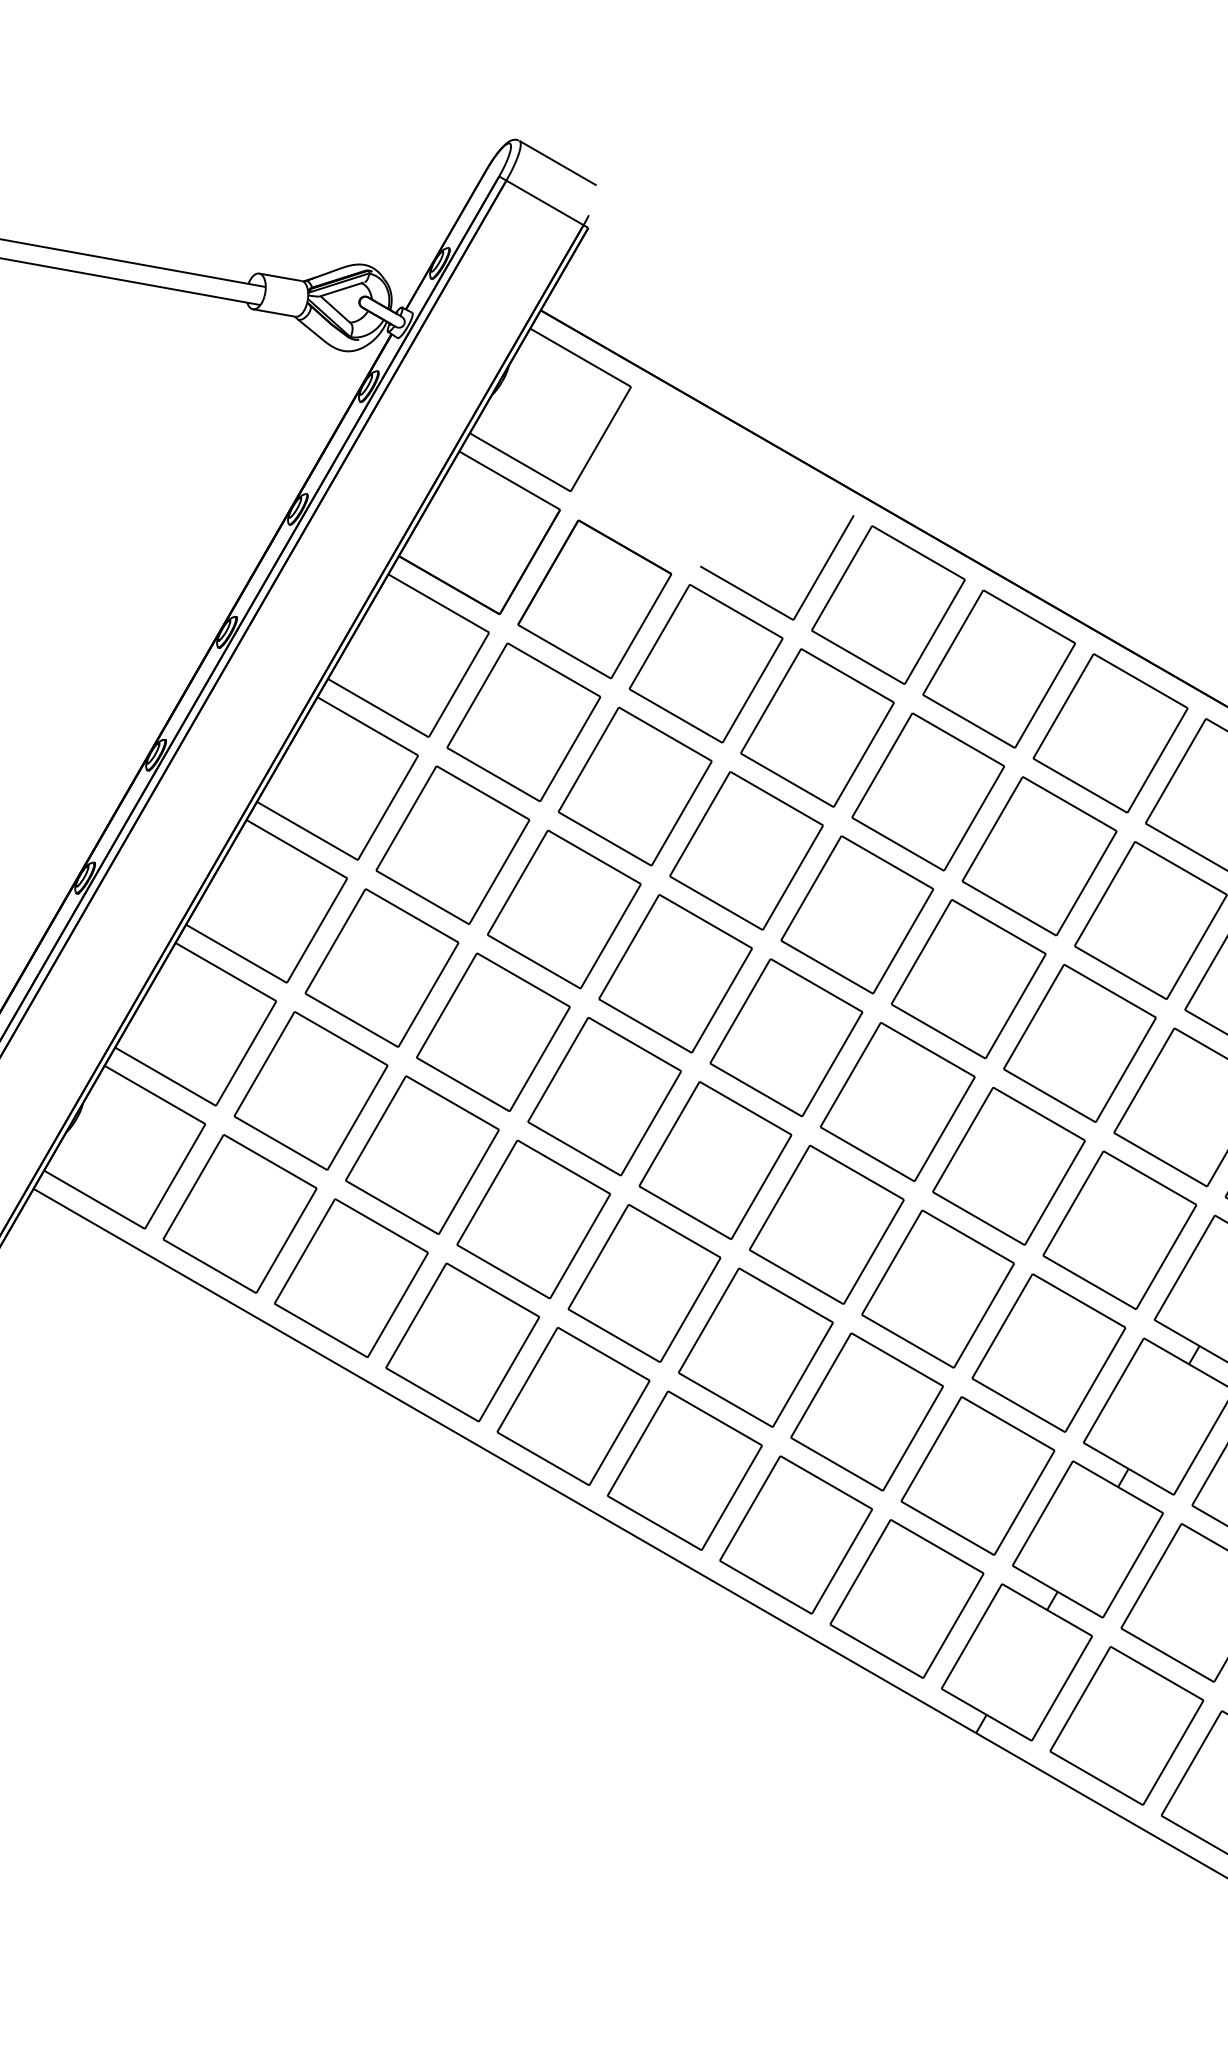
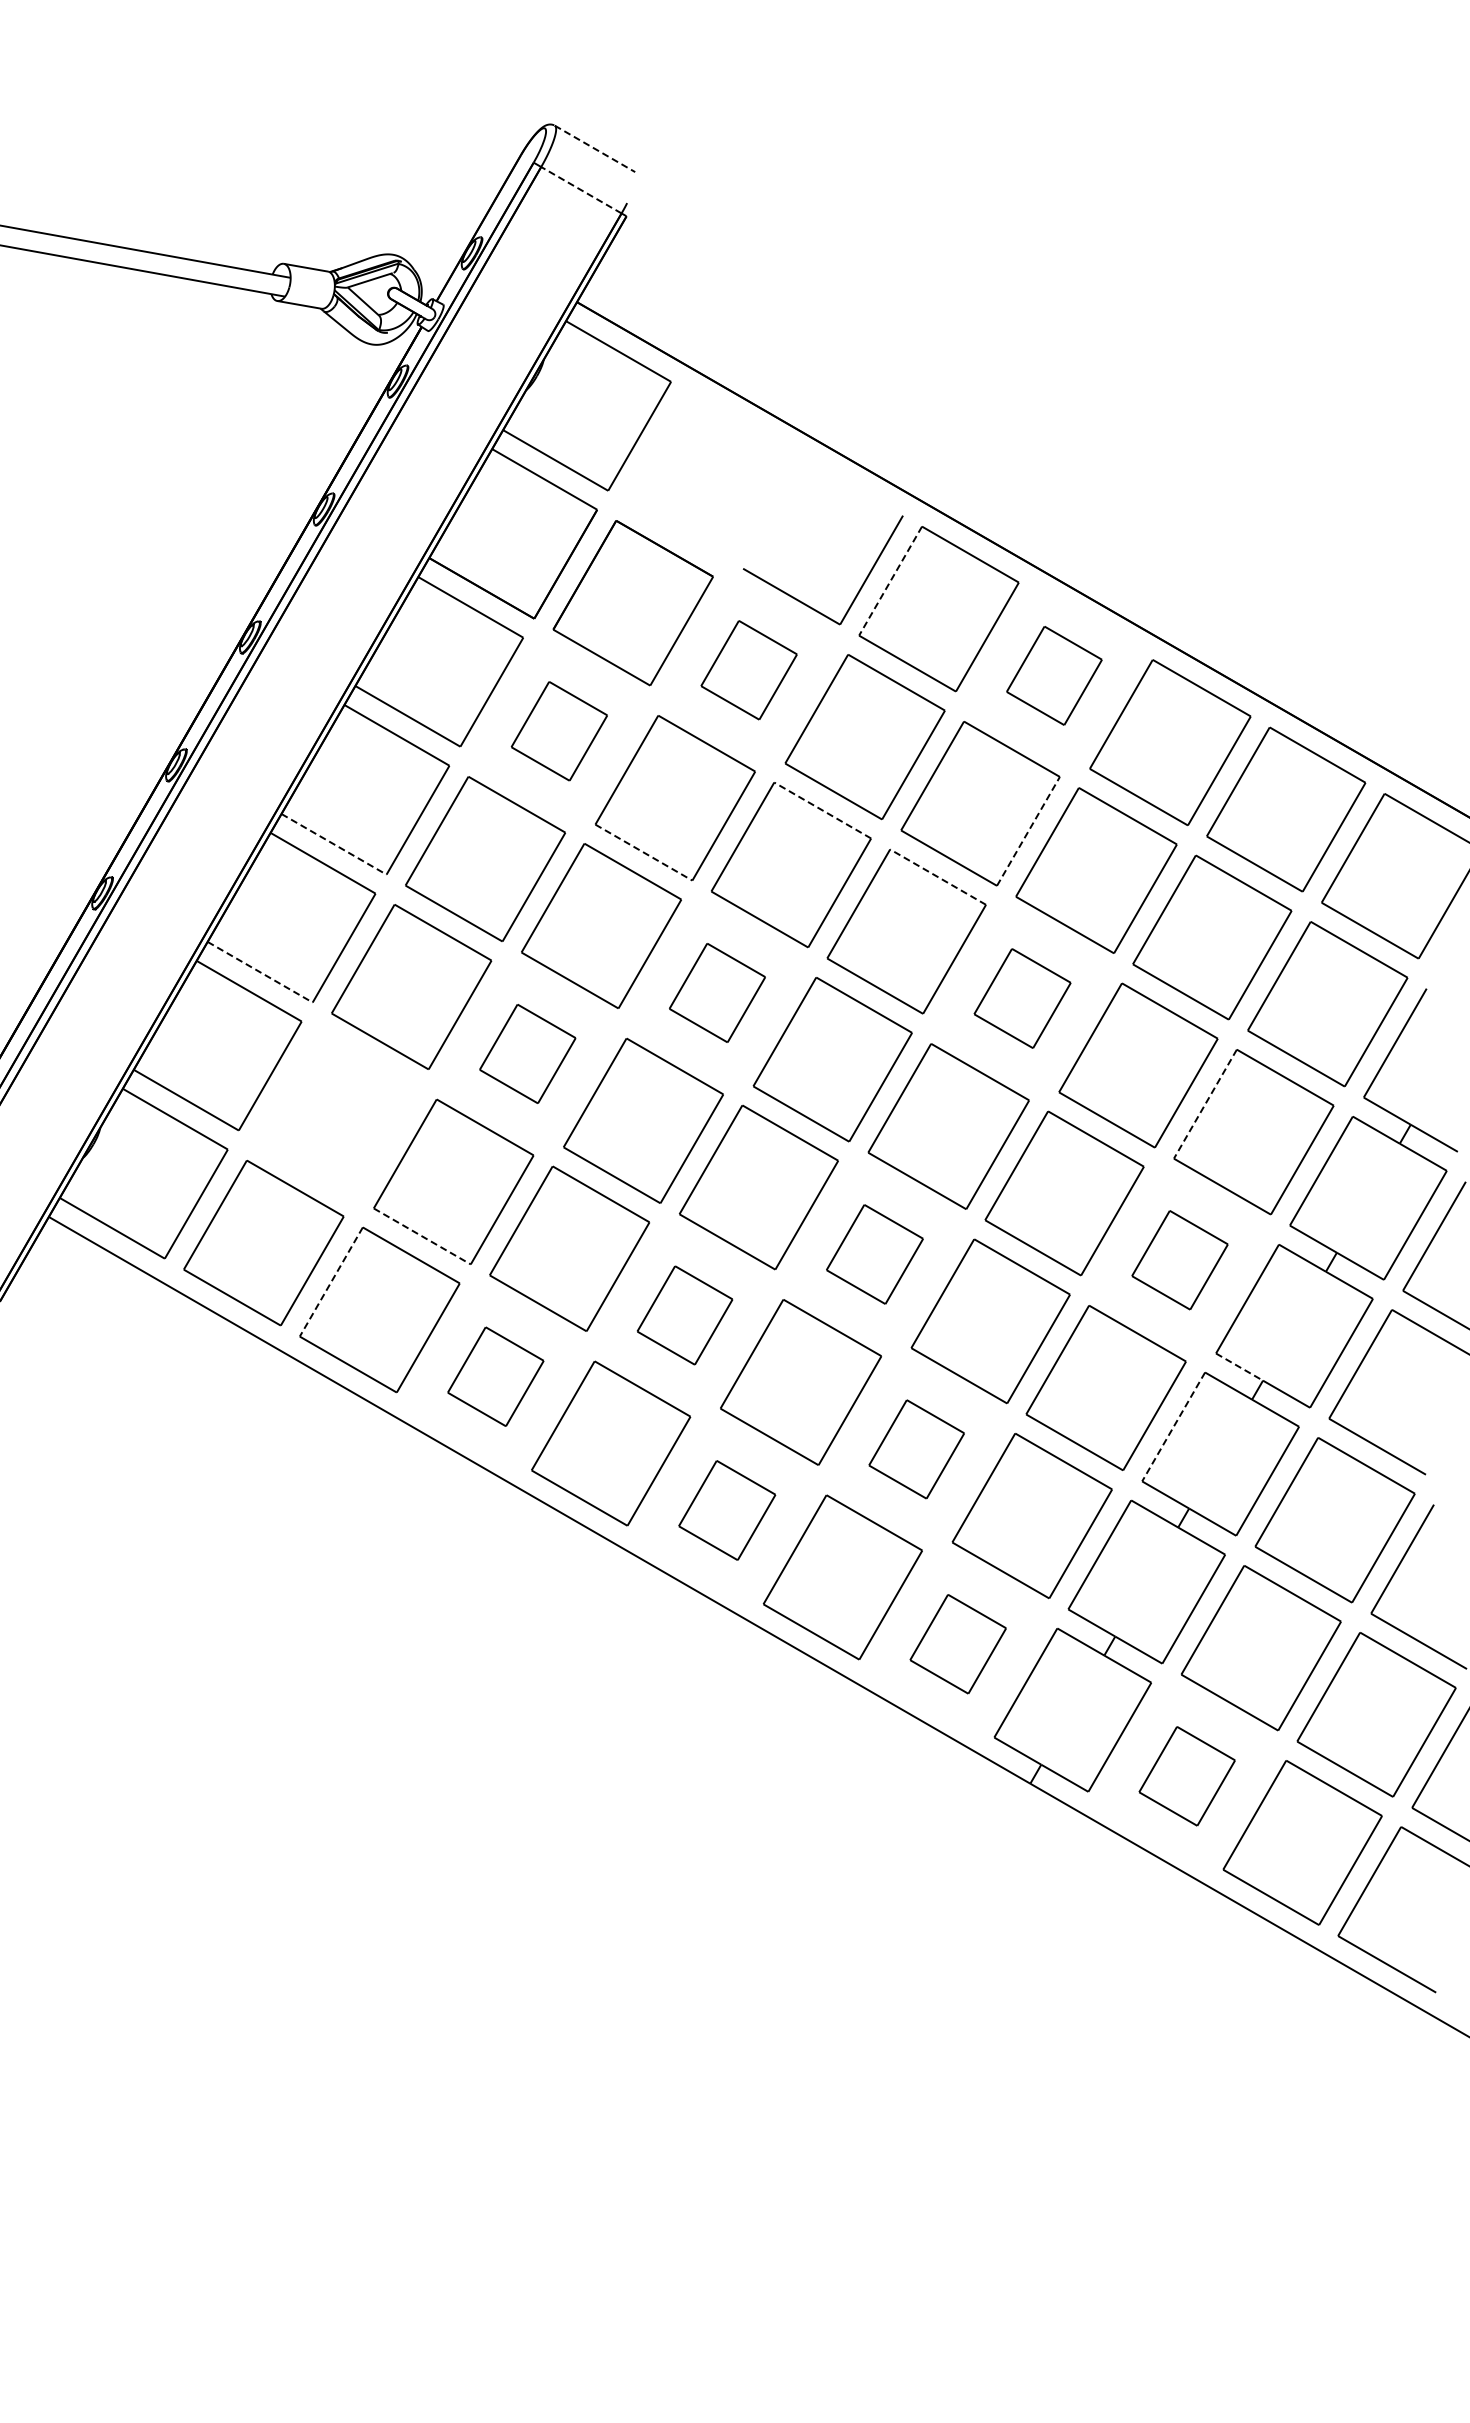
line: (558, 163) -> (595, 149), solid -> dashed
line: (544, 202) -> (580, 189), solid -> dashed
line: (841, 578) -> (890, 581), solid -> dashed
part: (705, 664) -> (748, 670), size x0.6
part: (999, 668) -> (1054, 675), size x0.6
part: (523, 722) -> (559, 731), size x0.6
line: (776, 798) -> (822, 810), solid -> dashed
line: (974, 818) -> (1028, 831), solid -> dashed
line: (307, 831) -> (334, 844), solid -> dashed
line: (604, 838) -> (643, 852), solid -> dashed
line: (886, 861) -> (937, 876), solid -> dashed
line: (236, 954) -> (260, 972), solid -> dashed
part: (675, 973) -> (717, 992), size x0.6
part: (968, 979) -> (1022, 998), size x0.6
part: (493, 1031) -> (527, 1053), size x0.6
line: (1144, 1080) -> (1205, 1104), solid -> dashed
part: (310, 1090) -> (337, 1114), removed
line: (392, 1207) -> (422, 1236), solid -> dashed
part: (826, 1224) -> (874, 1254), size x0.6
part: (1119, 1230) -> (1179, 1260), size x0.6
line: (305, 1251) -> (331, 1282), solid -> dashed
part: (643, 1283) -> (684, 1315), size x0.6
line: (1176, 1333) -> (1239, 1367), solid -> dashed
part: (462, 1342) -> (495, 1376), size x0.6
line: (1113, 1390) -> (1173, 1426), solid -> dashed
part: (866, 1412) -> (916, 1449), size x0.6
part: (685, 1470) -> (727, 1510), size x0.6
part: (906, 1599) -> (957, 1644), size x0.6
part: (1126, 1726) -> (1186, 1776), size x0.6

